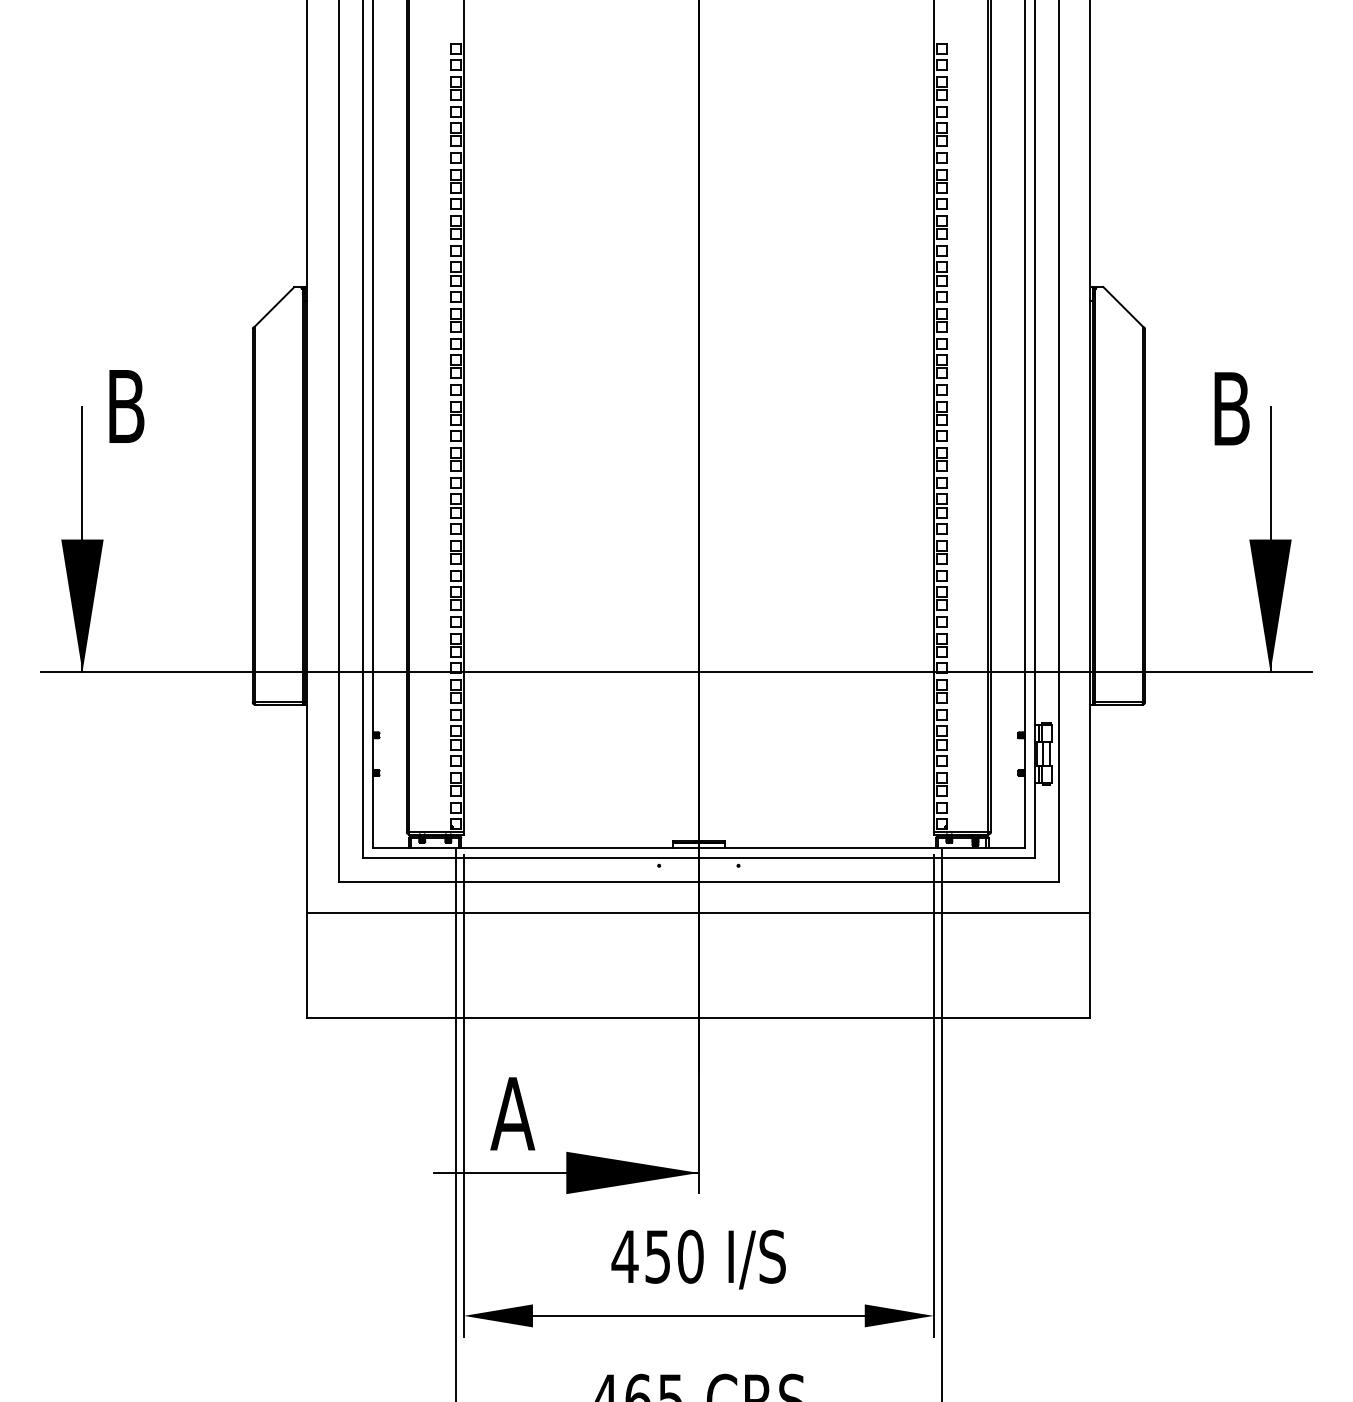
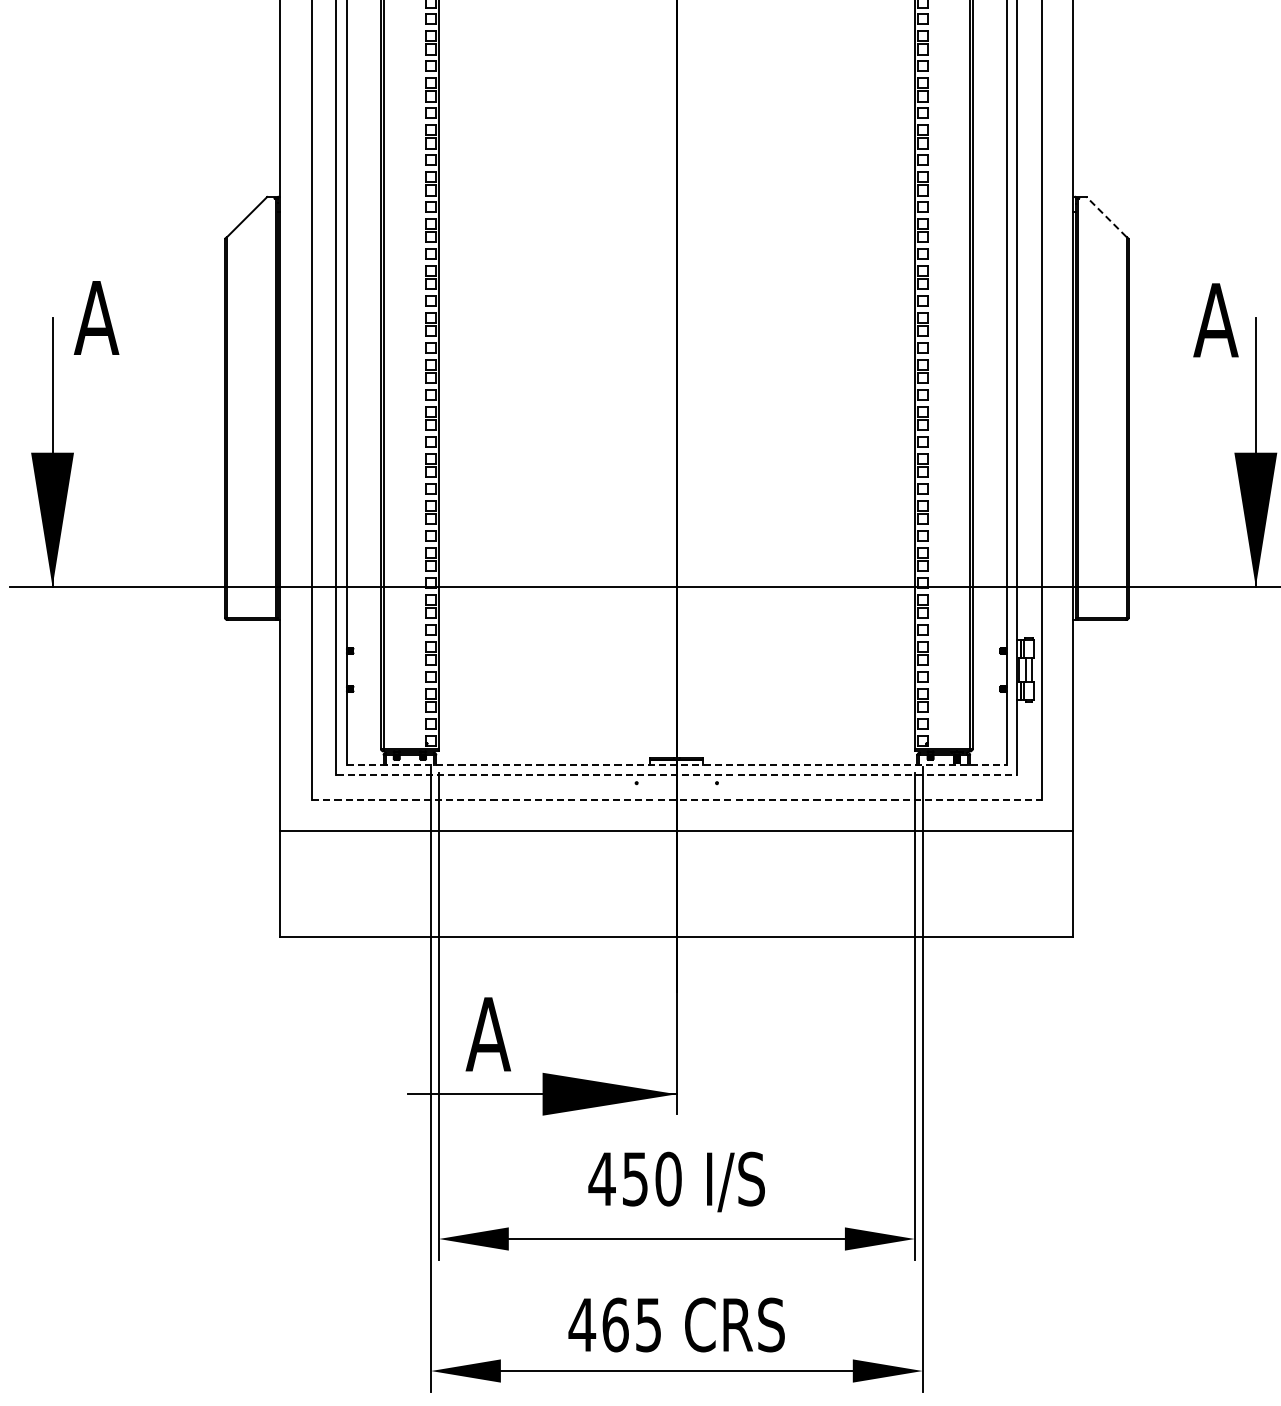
line: (1123, 306) -> (1106, 216), solid -> dashed
text: (125, 406) -> (96, 317), B -> A
text: (1230, 408) -> (1215, 319), B -> A
line: (698, 847) -> (676, 764), solid -> dashed
line: (699, 858) -> (677, 775), solid -> dashed
line: (699, 882) -> (677, 800), solid -> dashed

